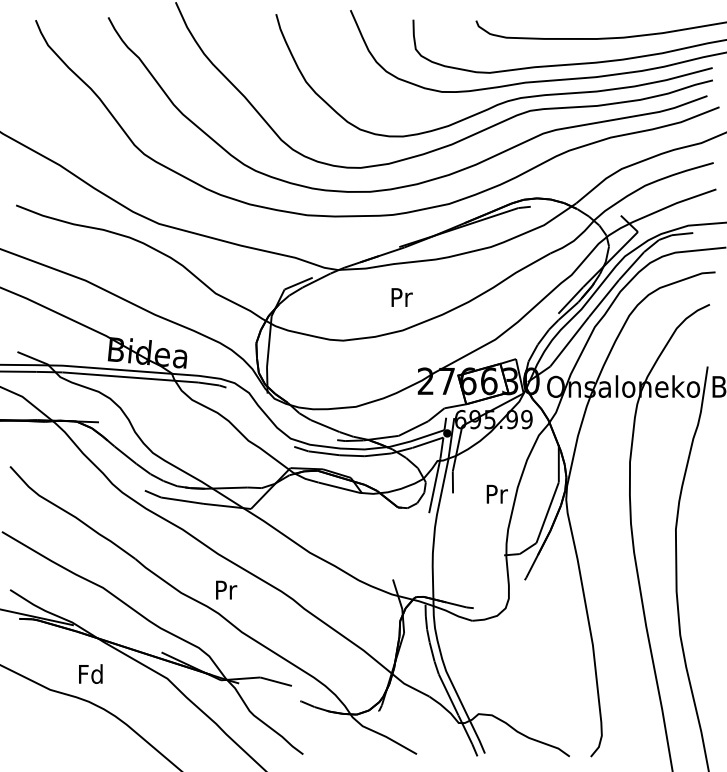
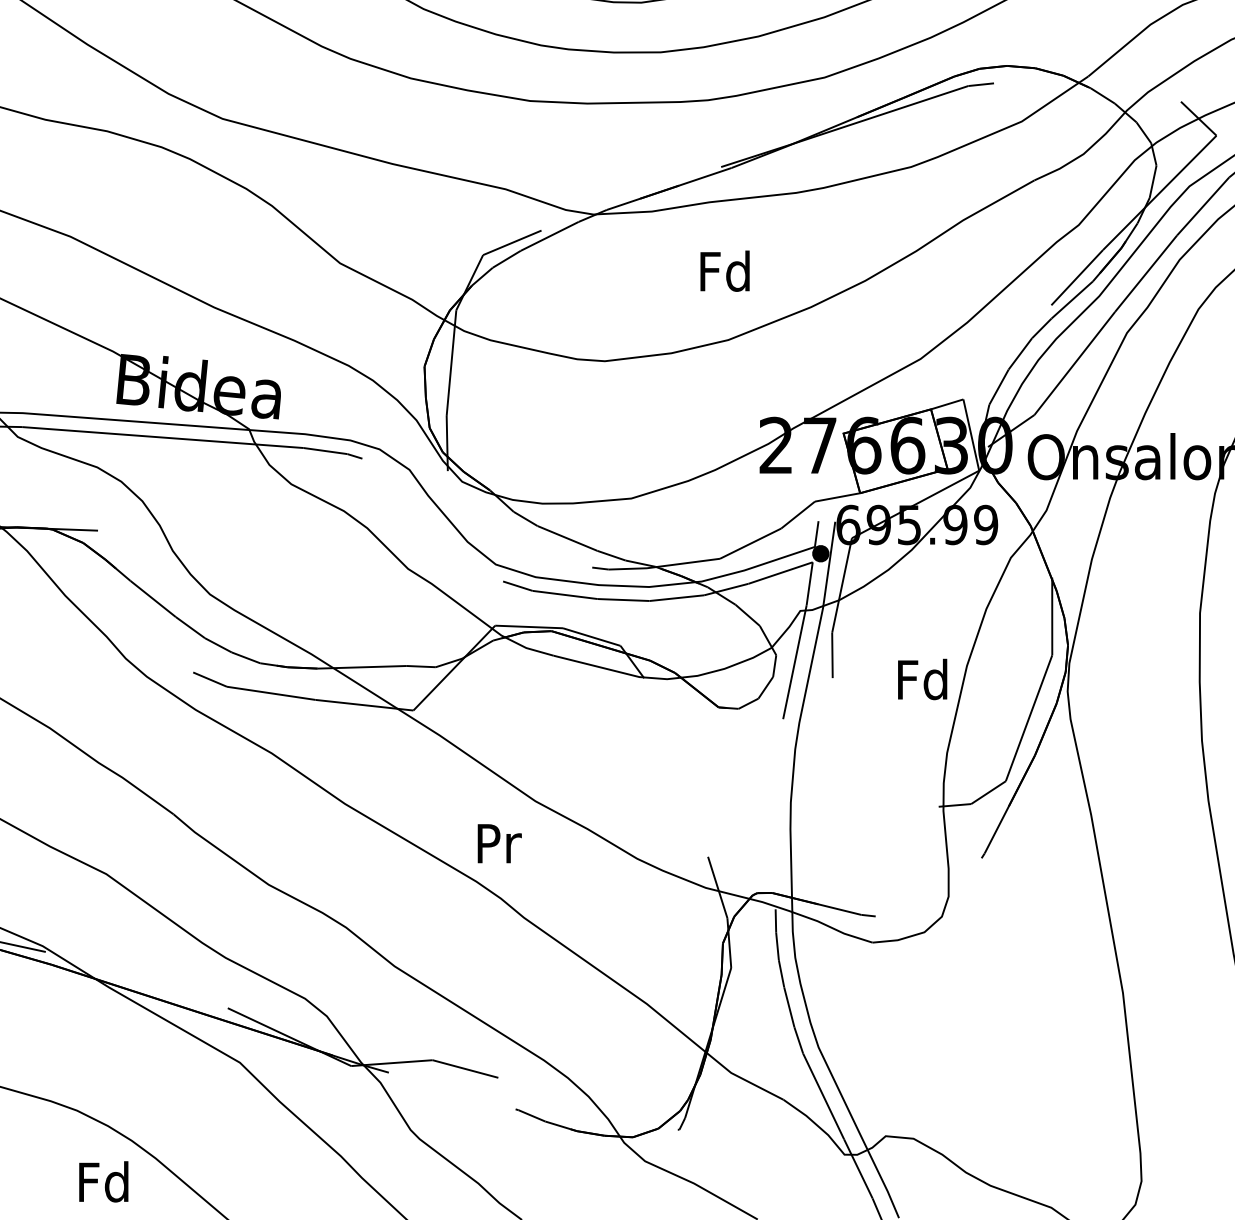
text: (400, 297) -> (723, 271), Pr -> Fd
text: (496, 493) -> (922, 678), Pr -> Fd
text: (226, 589) -> (499, 842), moved
text: (90, 673) -> (103, 1180), moved

